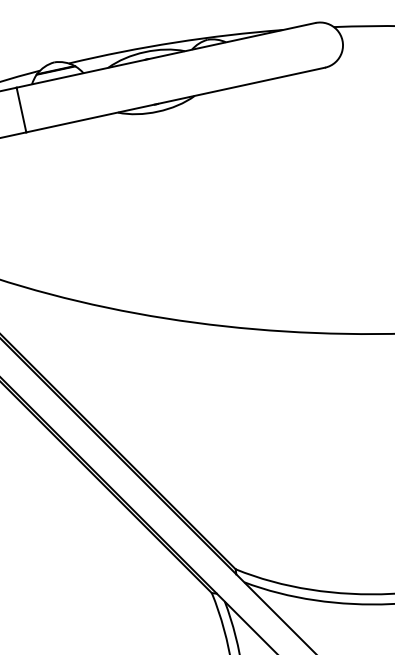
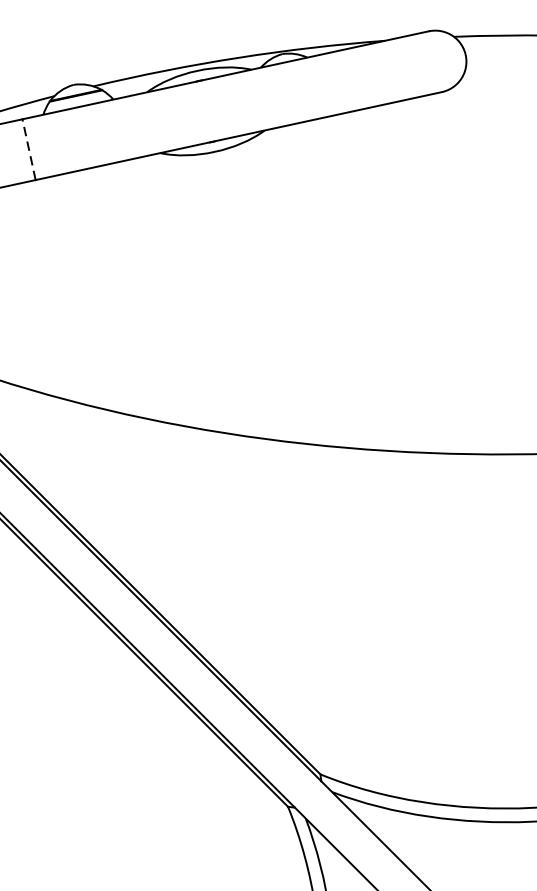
line: (21, 110) -> (29, 150), solid -> dashed

